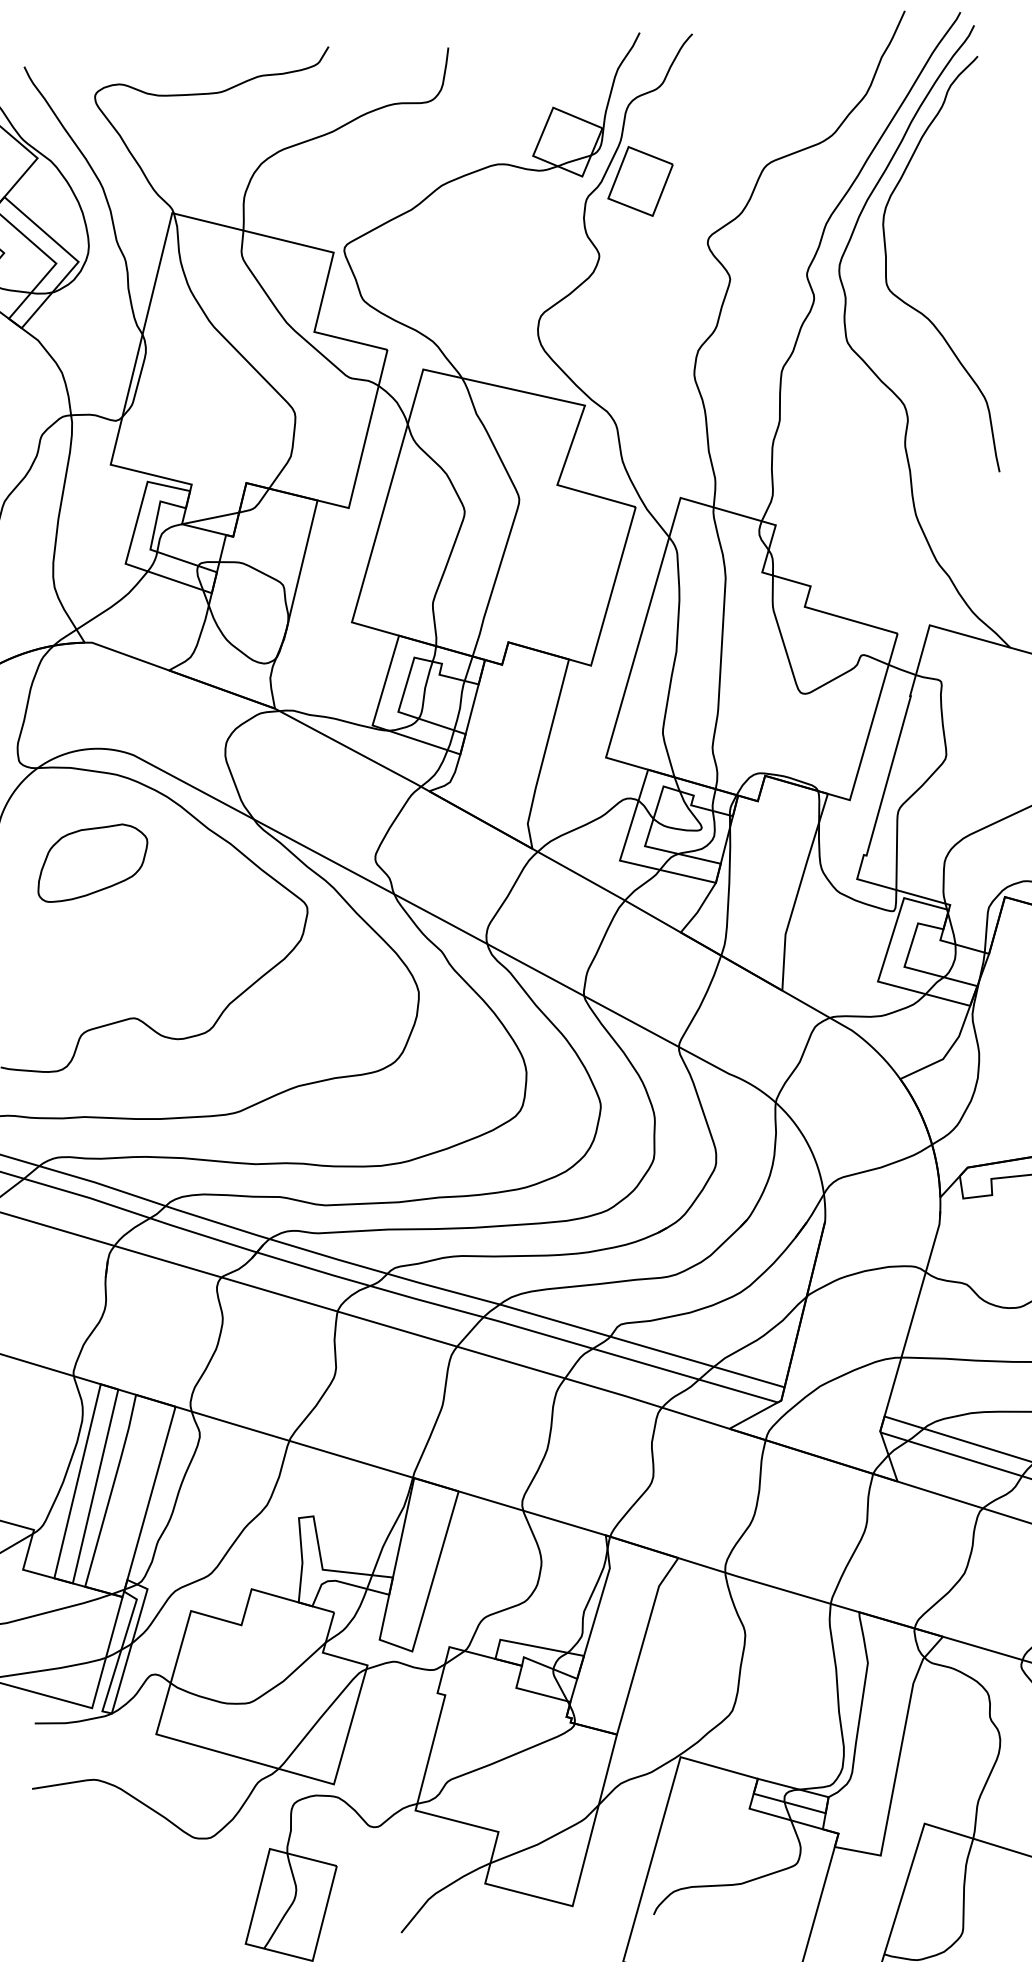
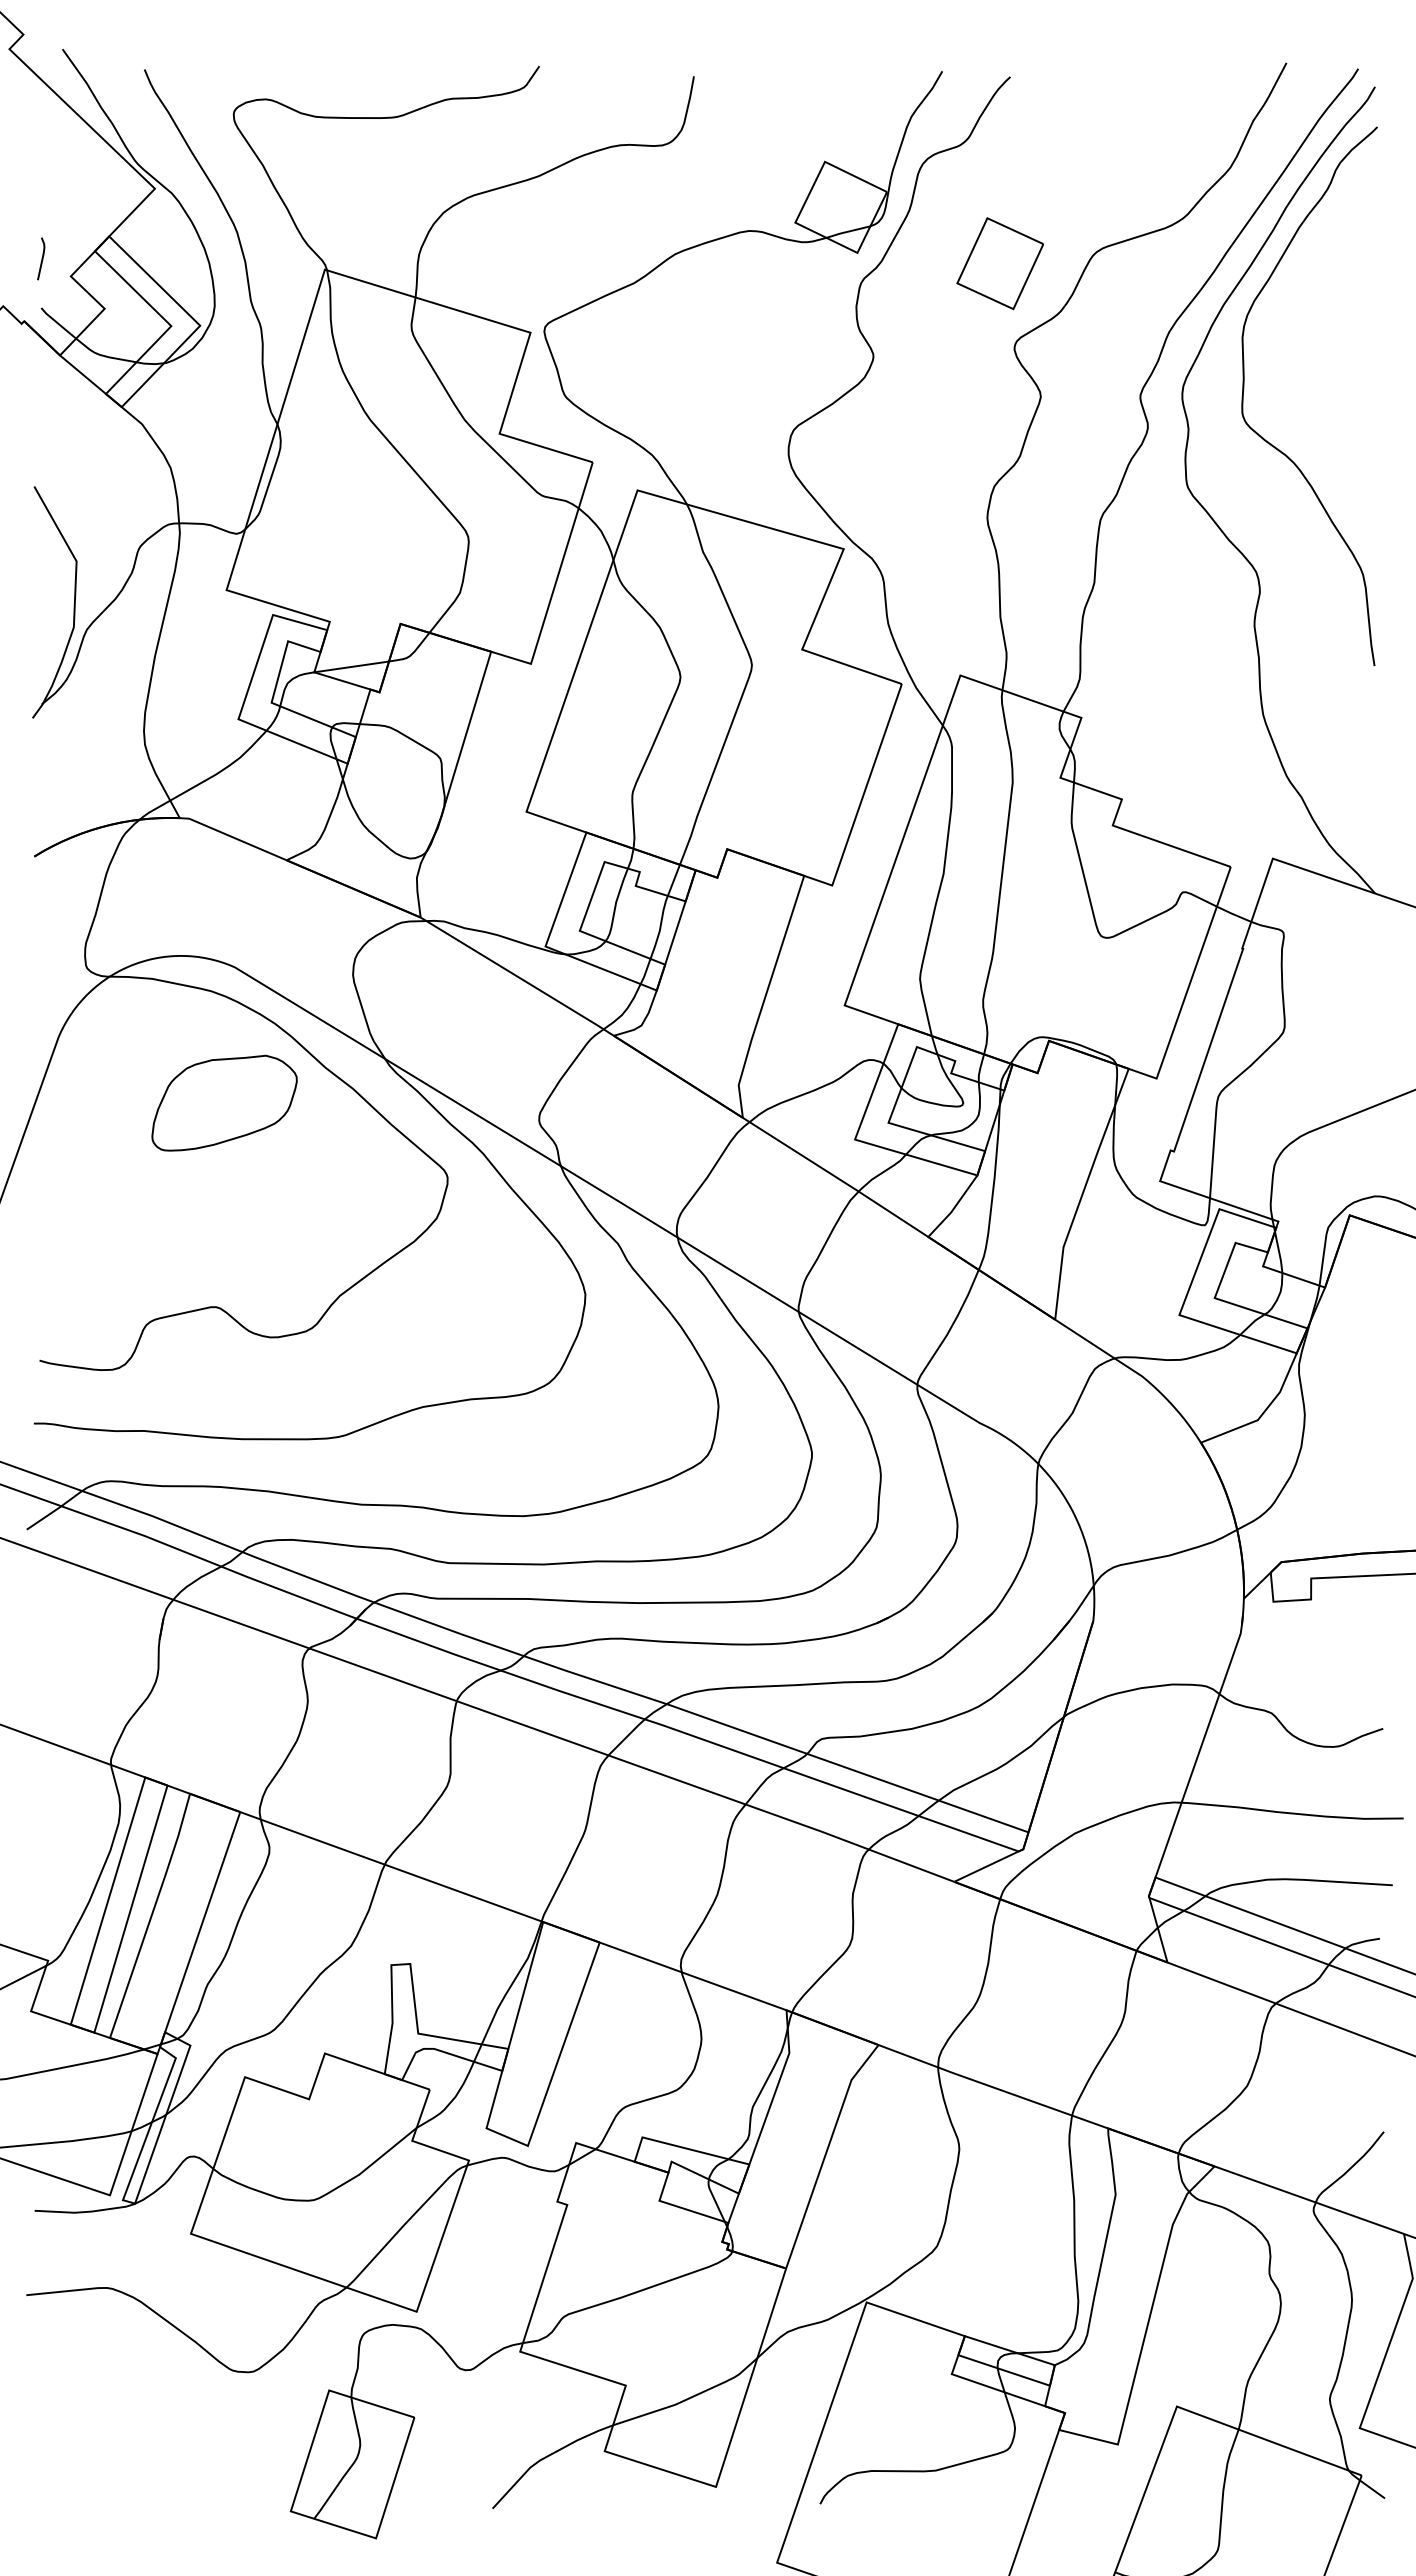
part: (640, 181) -> (1000, 263), moved
part: (92, 862) -> (224, 1102), moved

